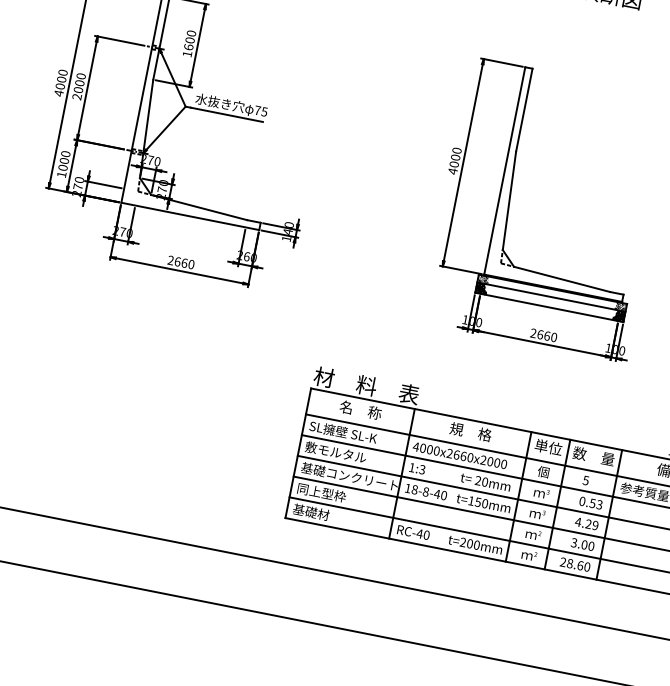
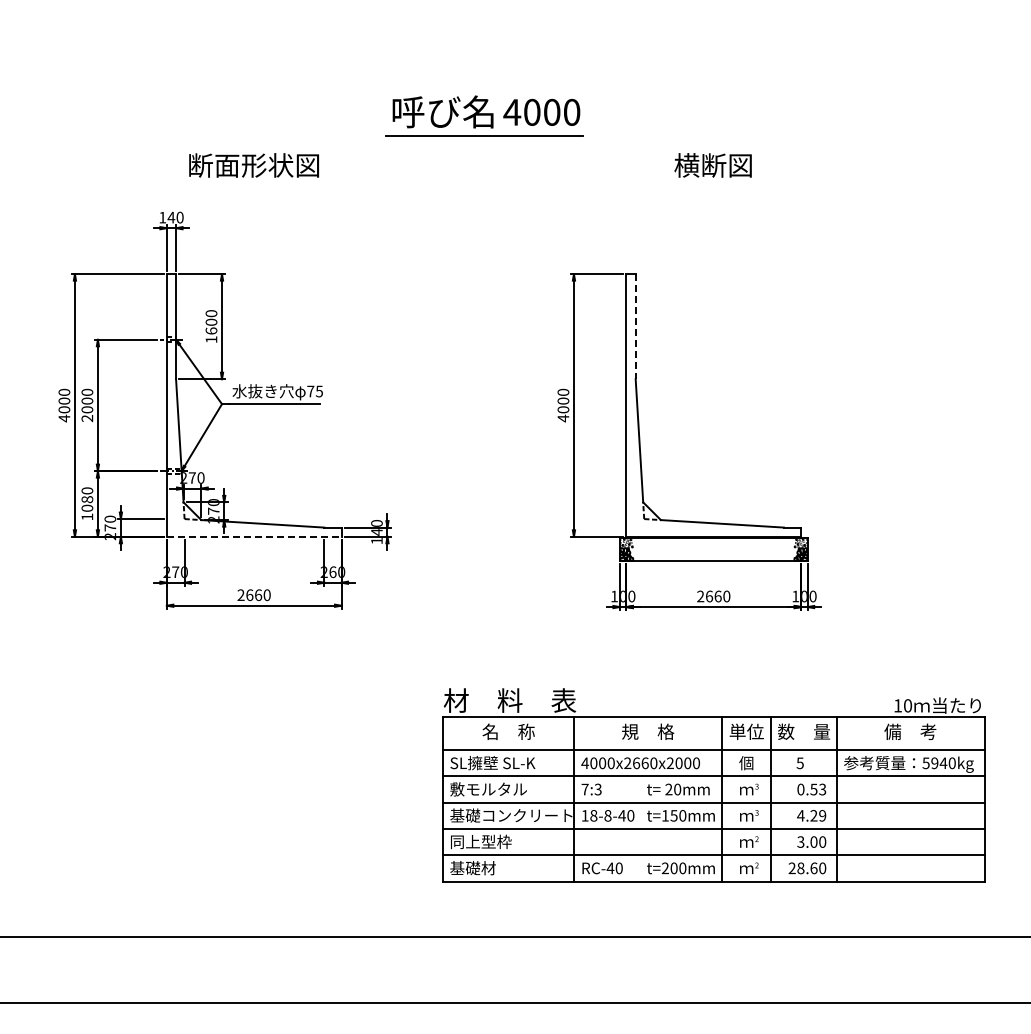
line: (524, 110) -> (635, 326), solid -> dashed
text: (64, 160) -> (87, 499), 1000 -> 1080
line: (190, 216) -> (254, 536), solid -> dashed
line: (551, 296) -> (713, 547), removed
text: (411, 467) -> (584, 789), 1:3 -> 7:3

